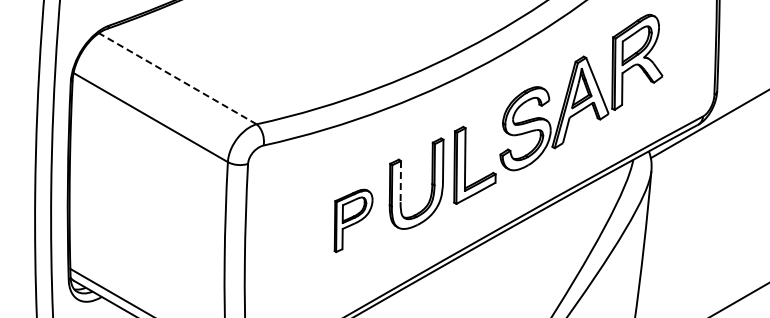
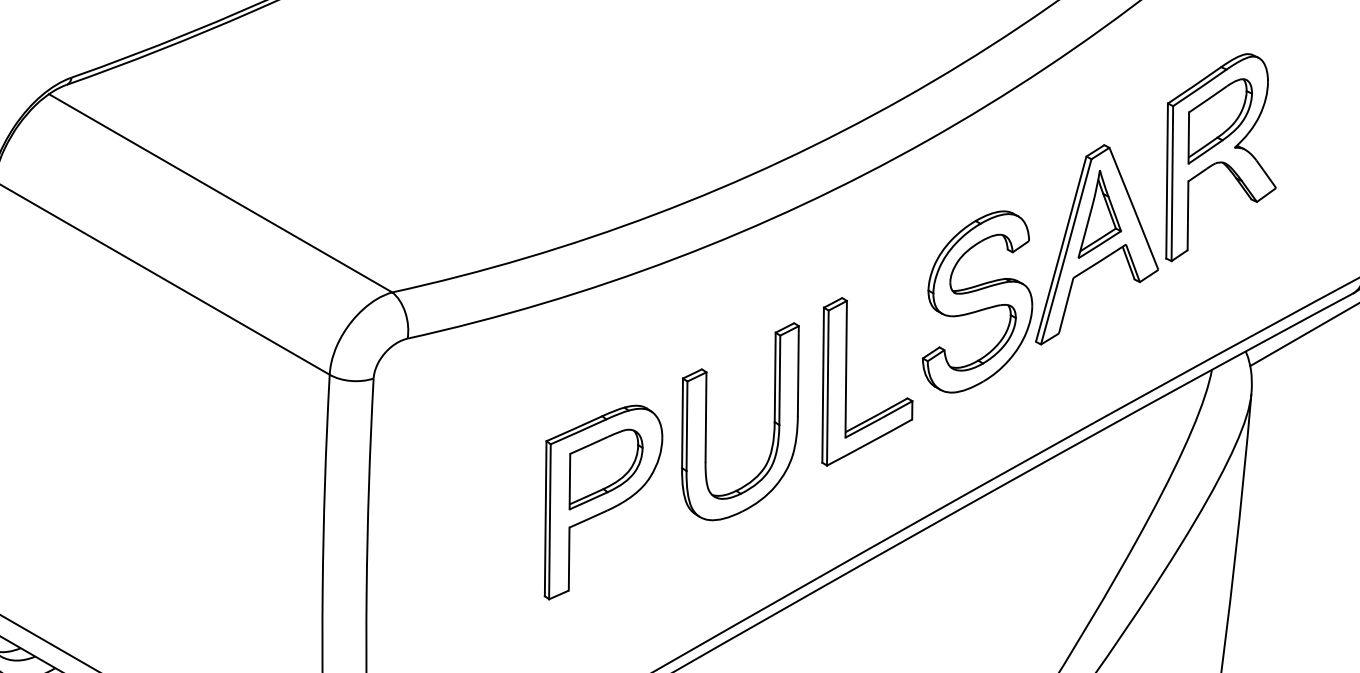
line: (177, 78) -> (220, 192), dashed -> solid
line: (400, 181) -> (705, 416), dashed -> solid
part: (353, 220) -> (603, 501), size x1.43

